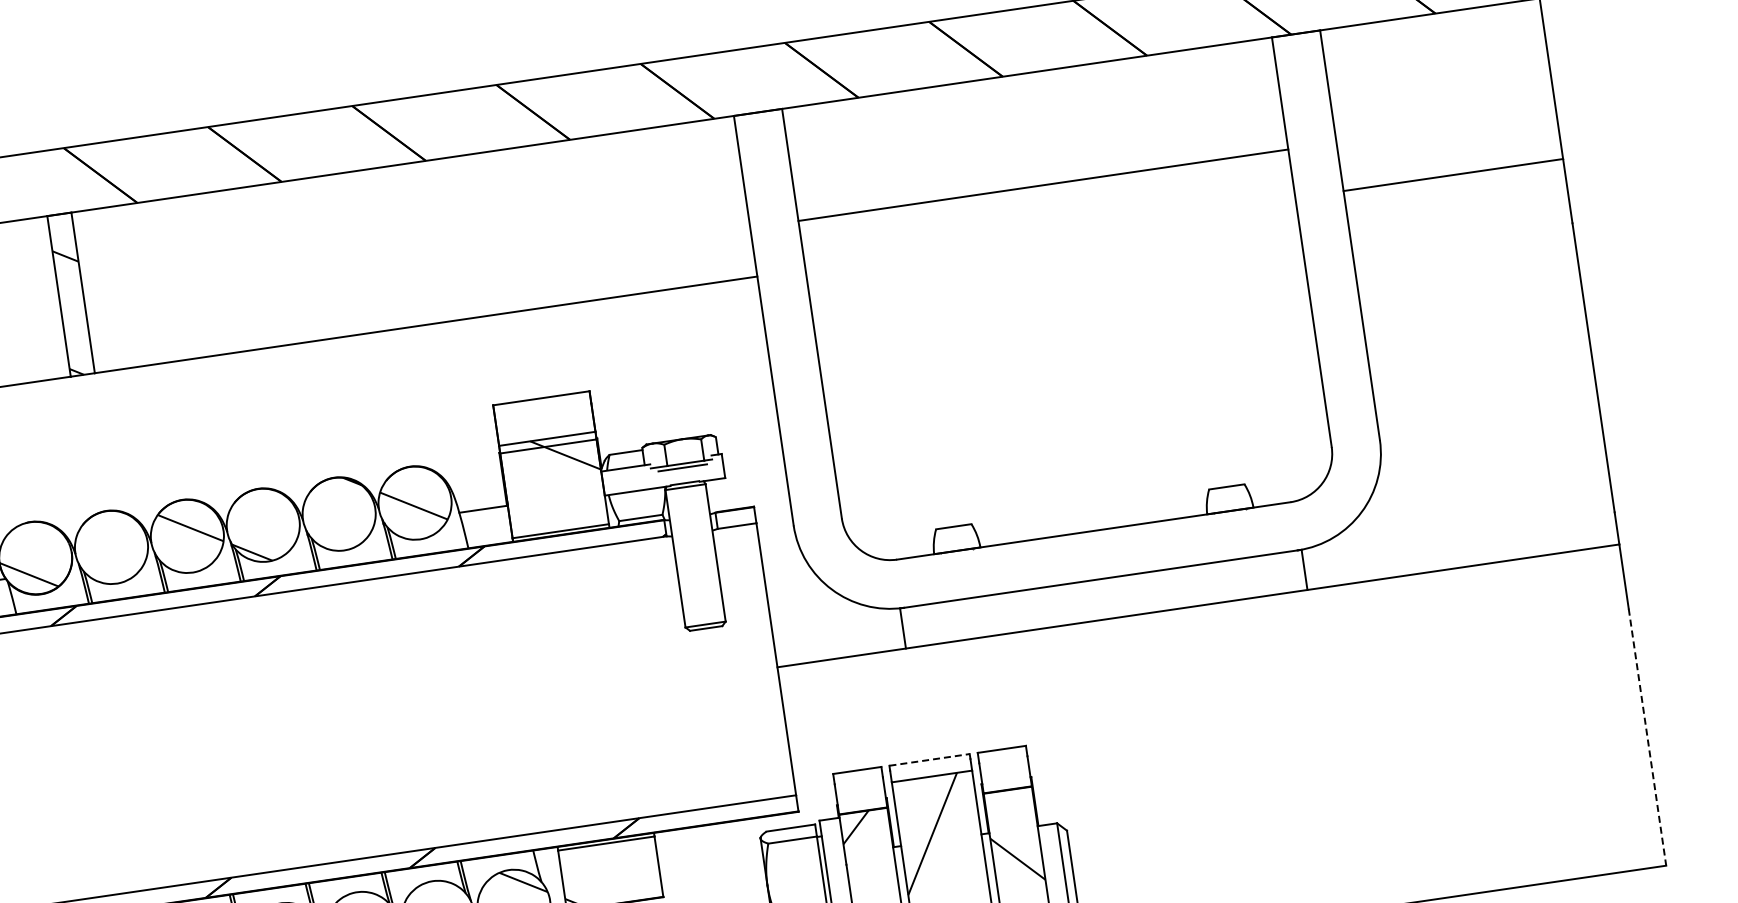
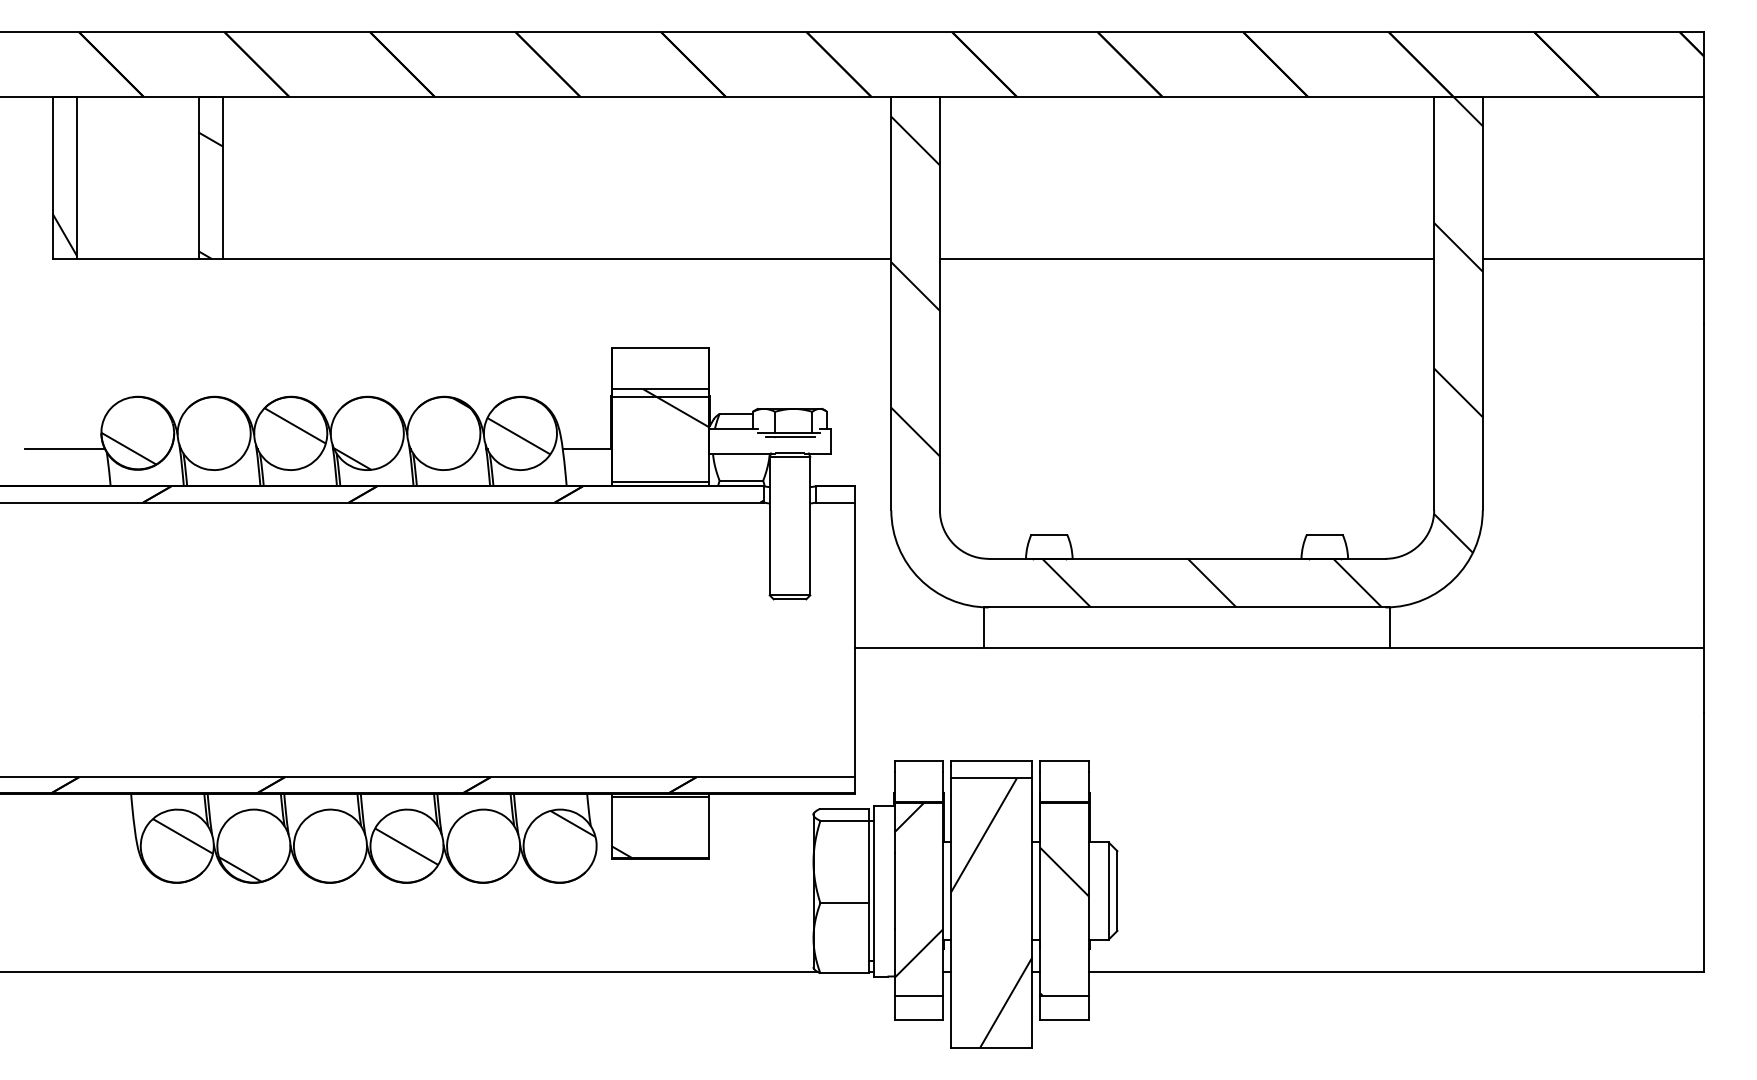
line: (1042, 185) -> (1186, 259), moved
hatch: (1063, 326) -> (1186, 352), added
line: (1647, 737) -> (1704, 842), dashed -> solid
line: (929, 760) -> (991, 761), dashed -> solid

